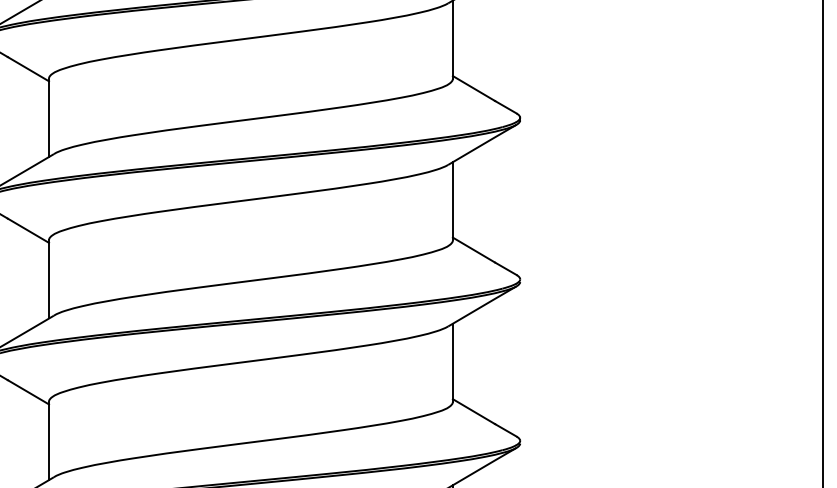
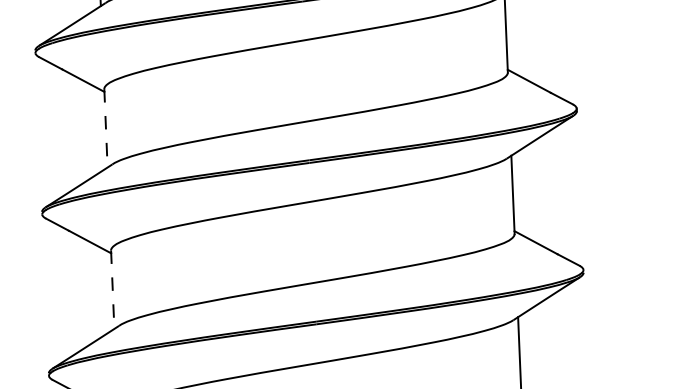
line: (49, 118) -> (106, 129), solid -> dashed
line: (49, 279) -> (113, 289), solid -> dashed

